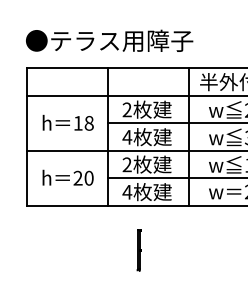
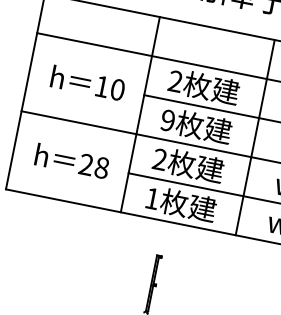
text: (88, 123) -> (116, 89), 18 -> 10
text: (127, 137) -> (168, 120), 4 -> 9
text: (88, 178) -> (101, 168), 20 -> 28
text: (127, 192) -> (152, 199), 4 -> 1

